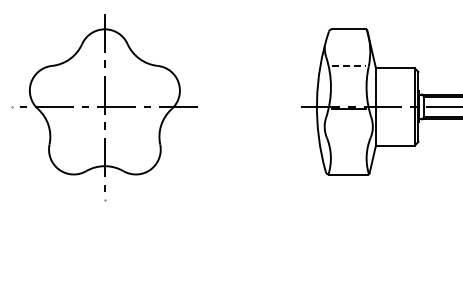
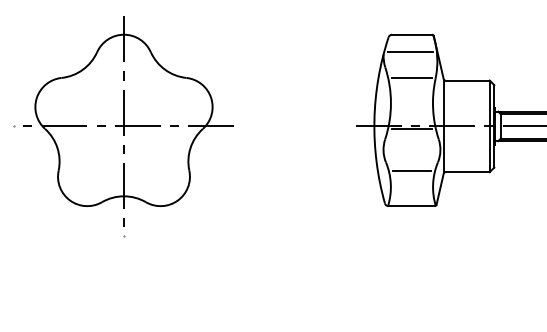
line: (347, 44) -> (410, 52), added
line: (348, 65) -> (411, 77), dashed -> solid
line: (348, 144) -> (411, 170), added

